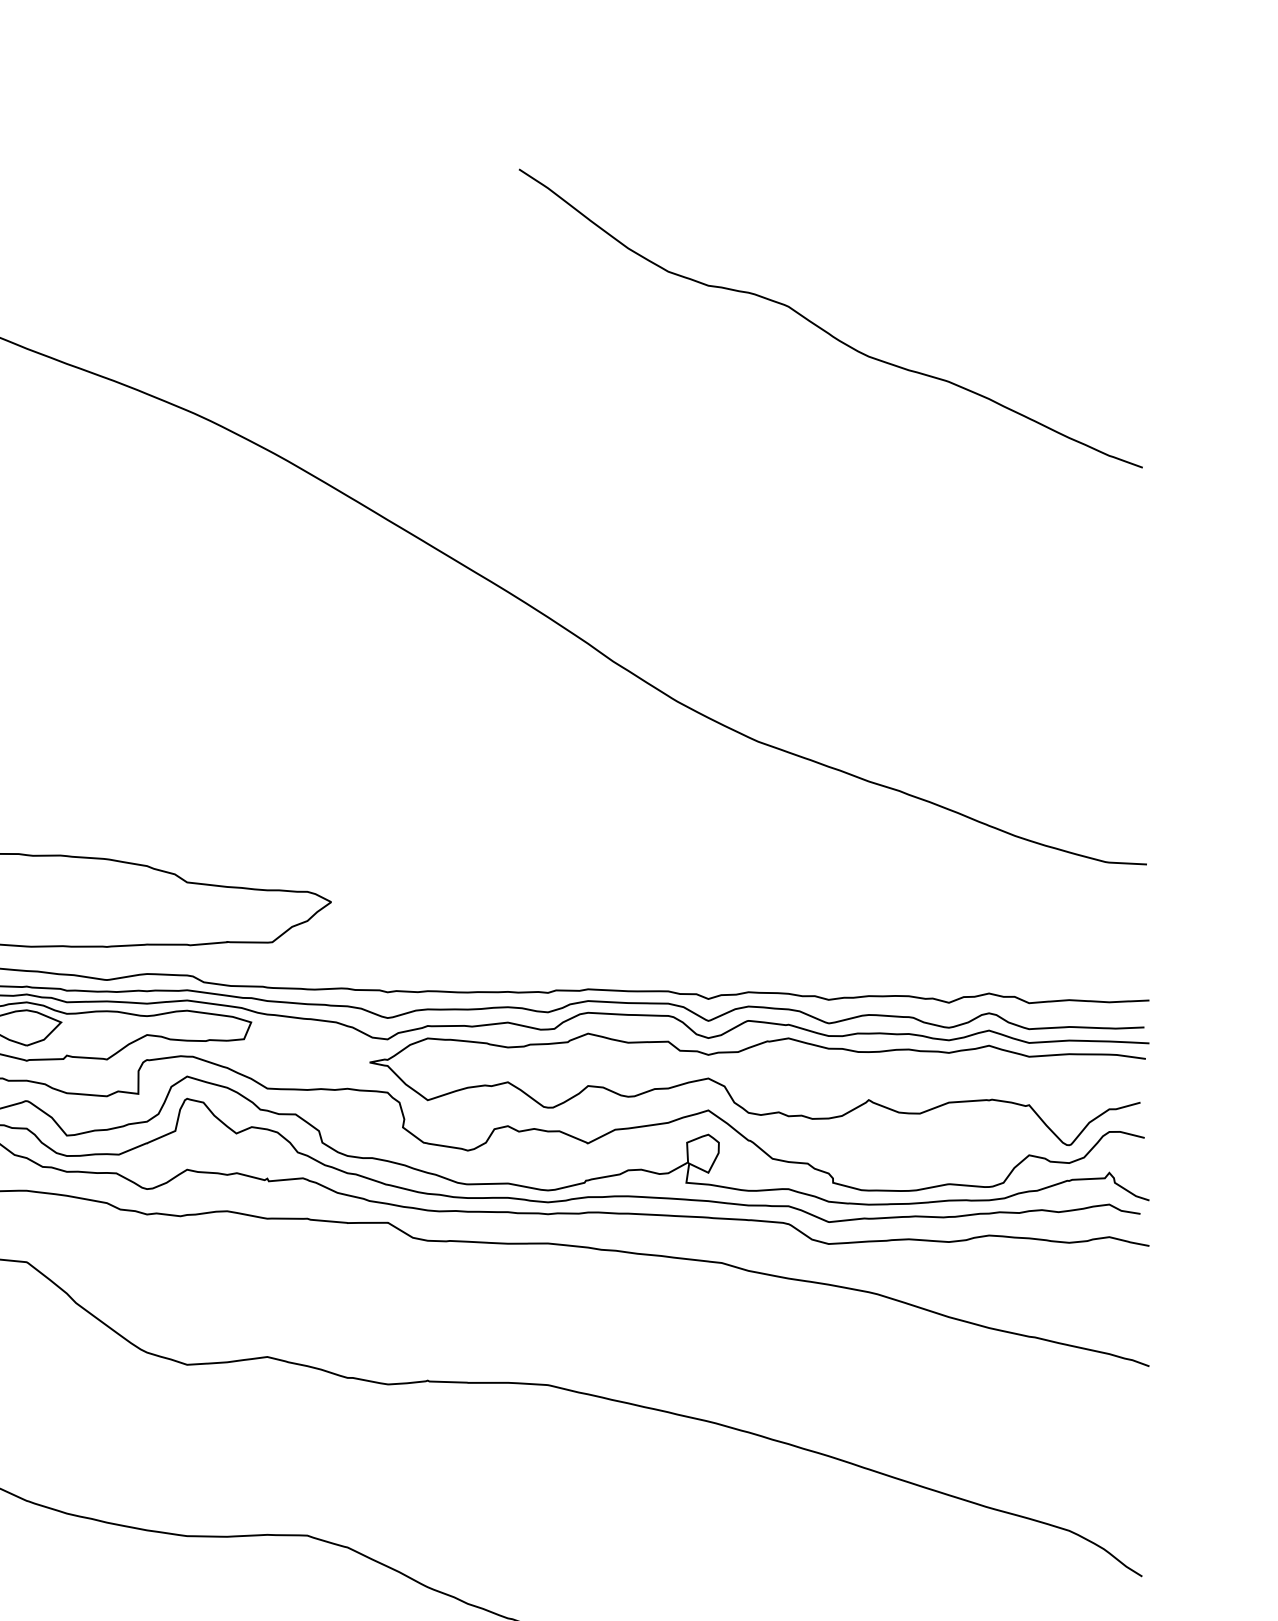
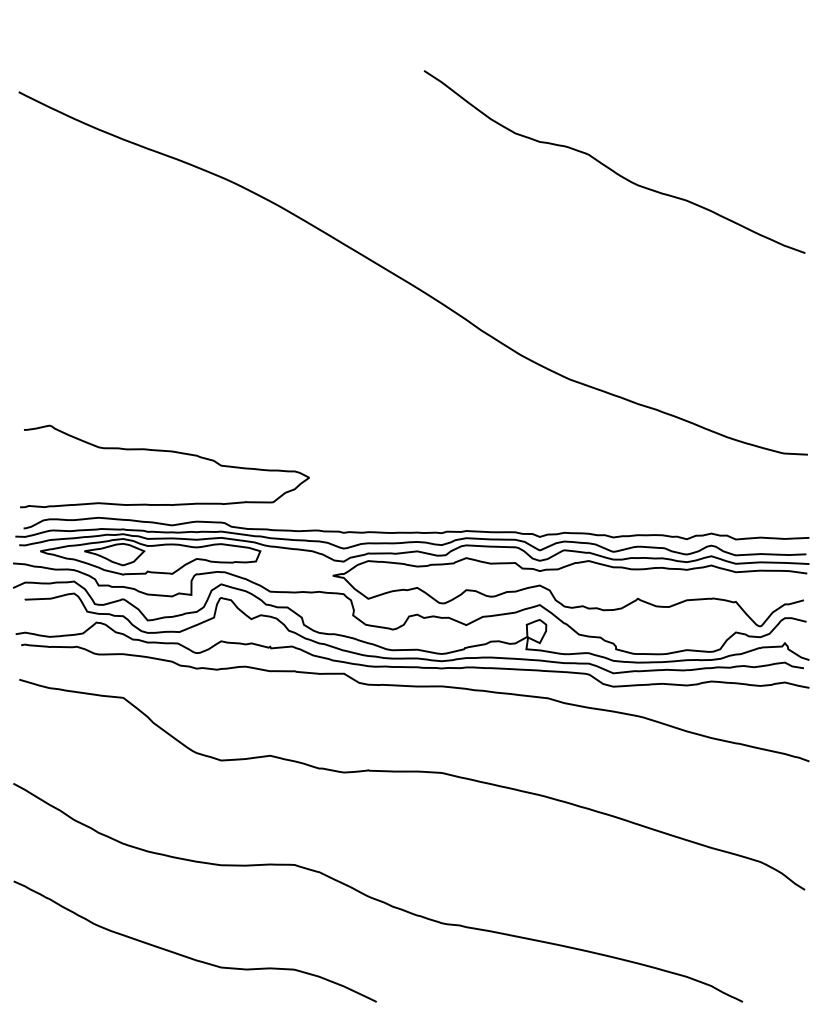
curve: (825, 329) -> (611, 168), moved

